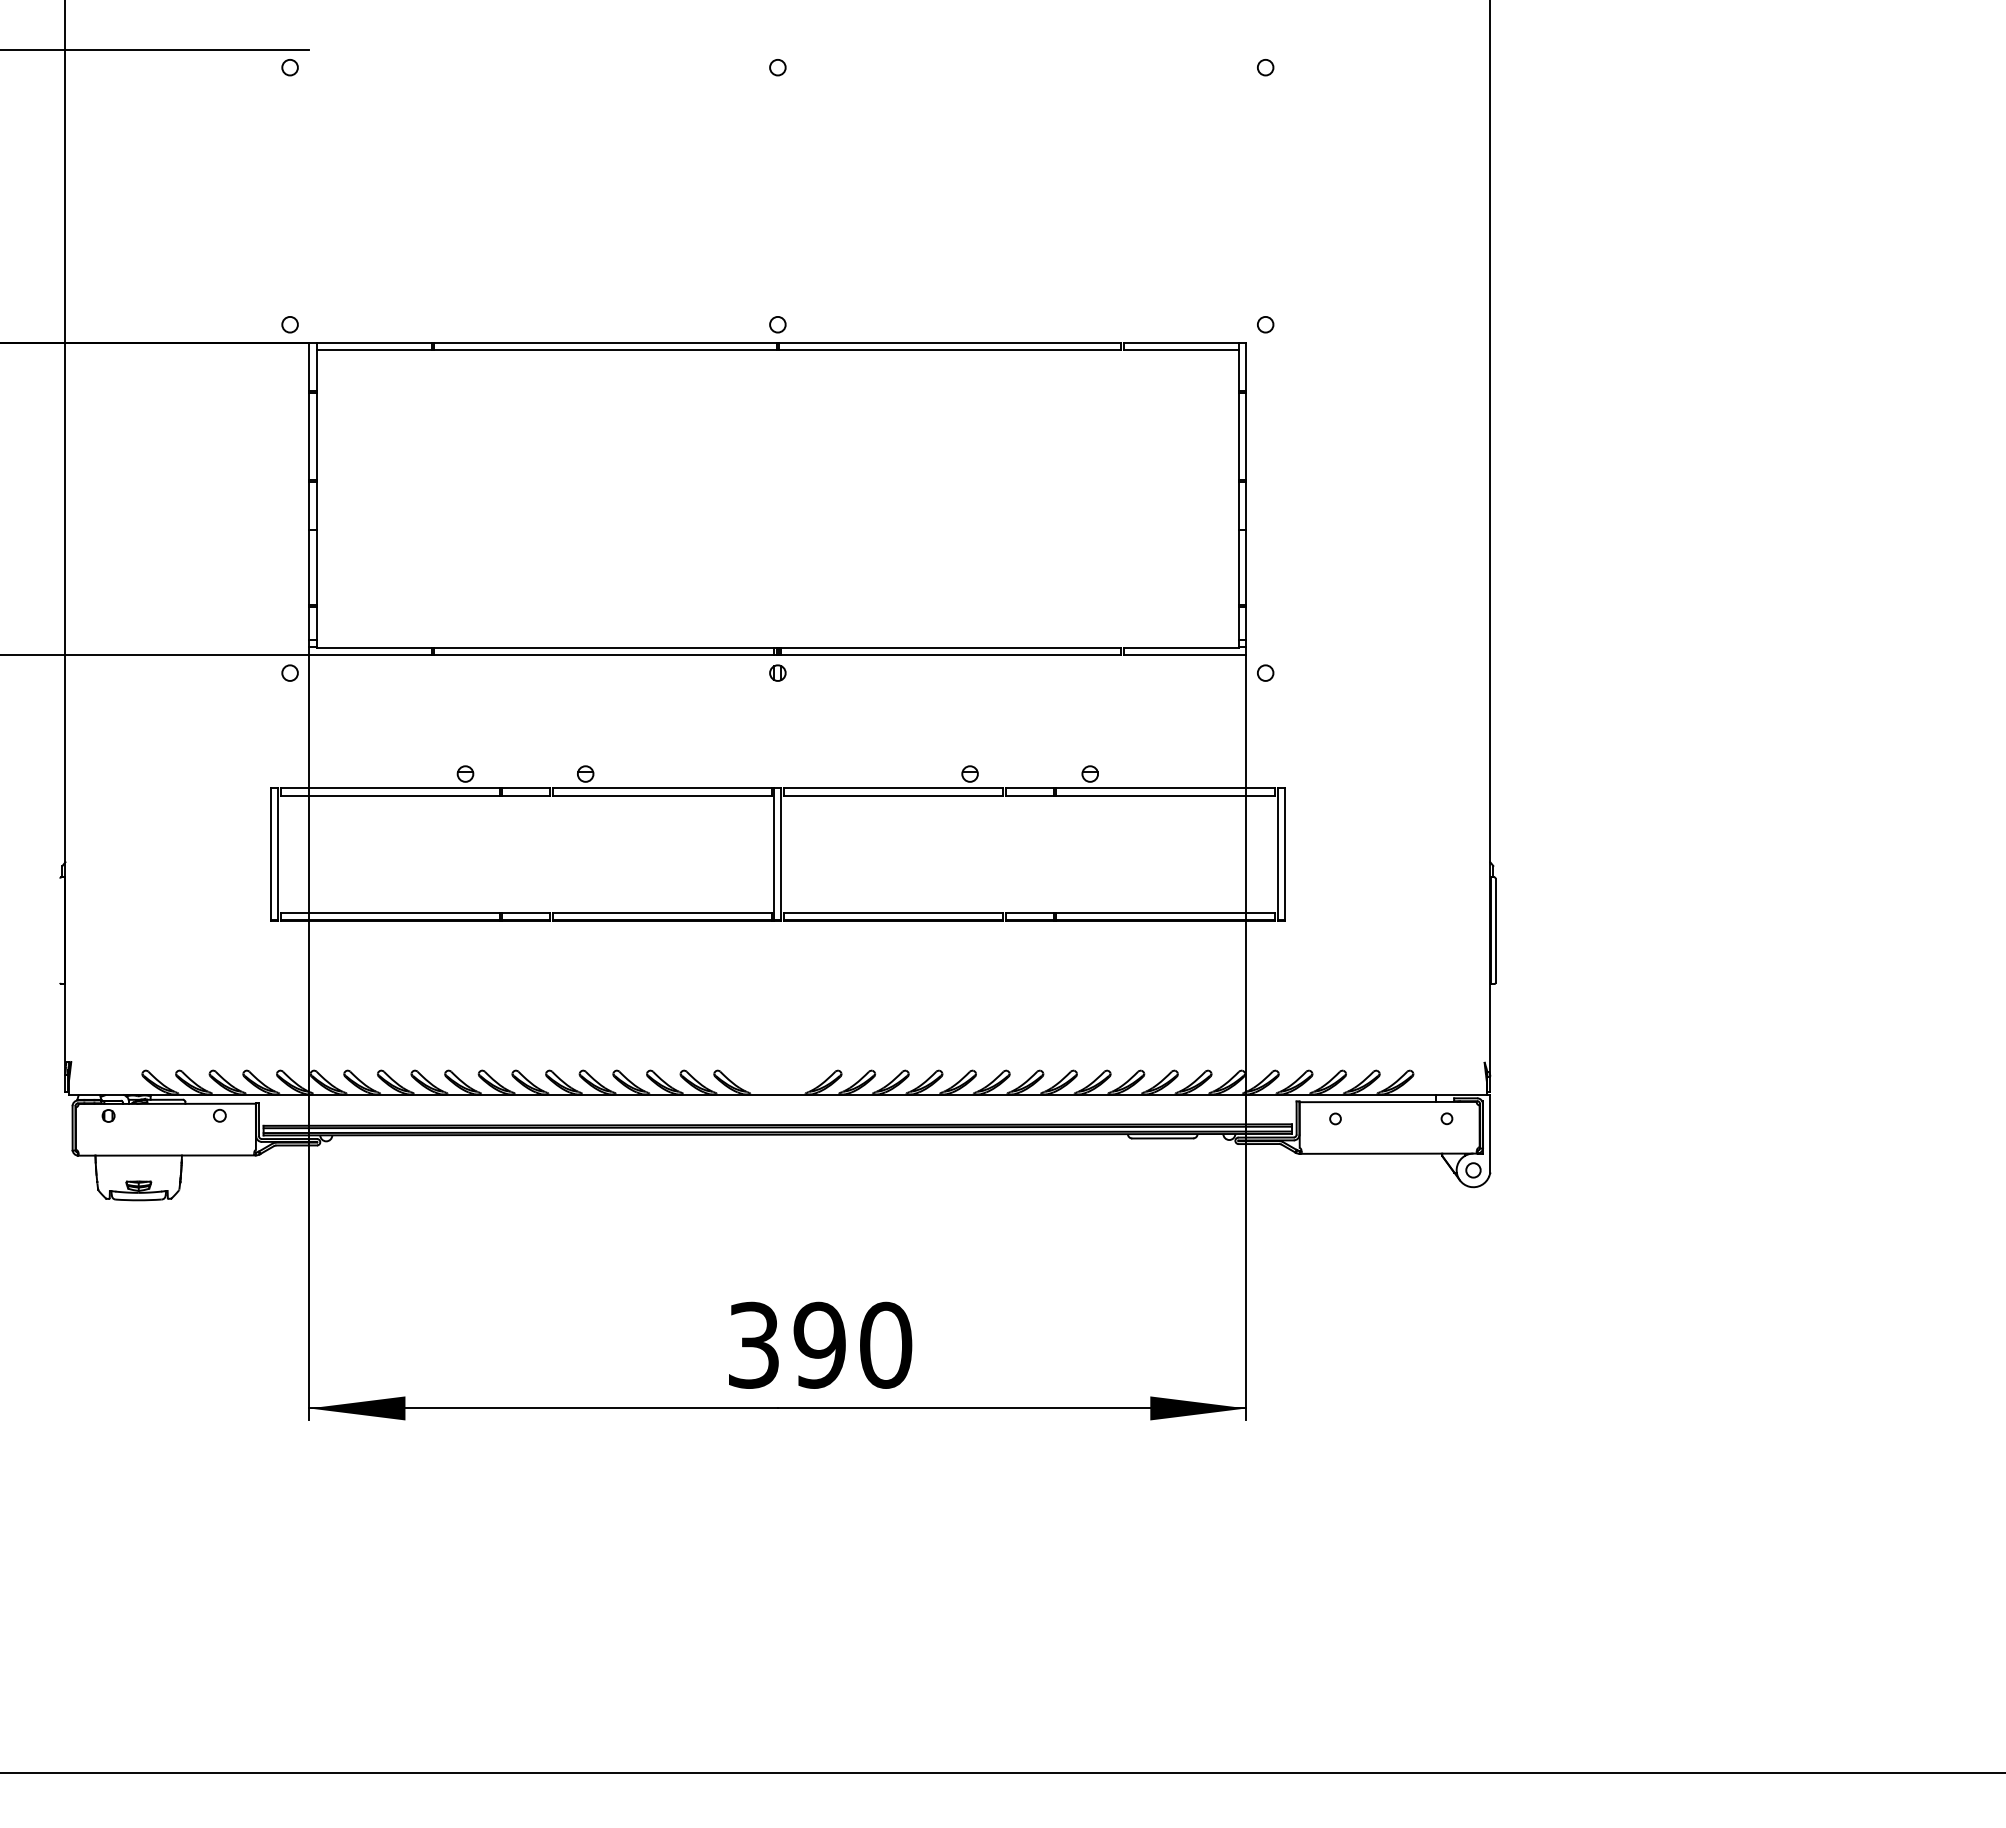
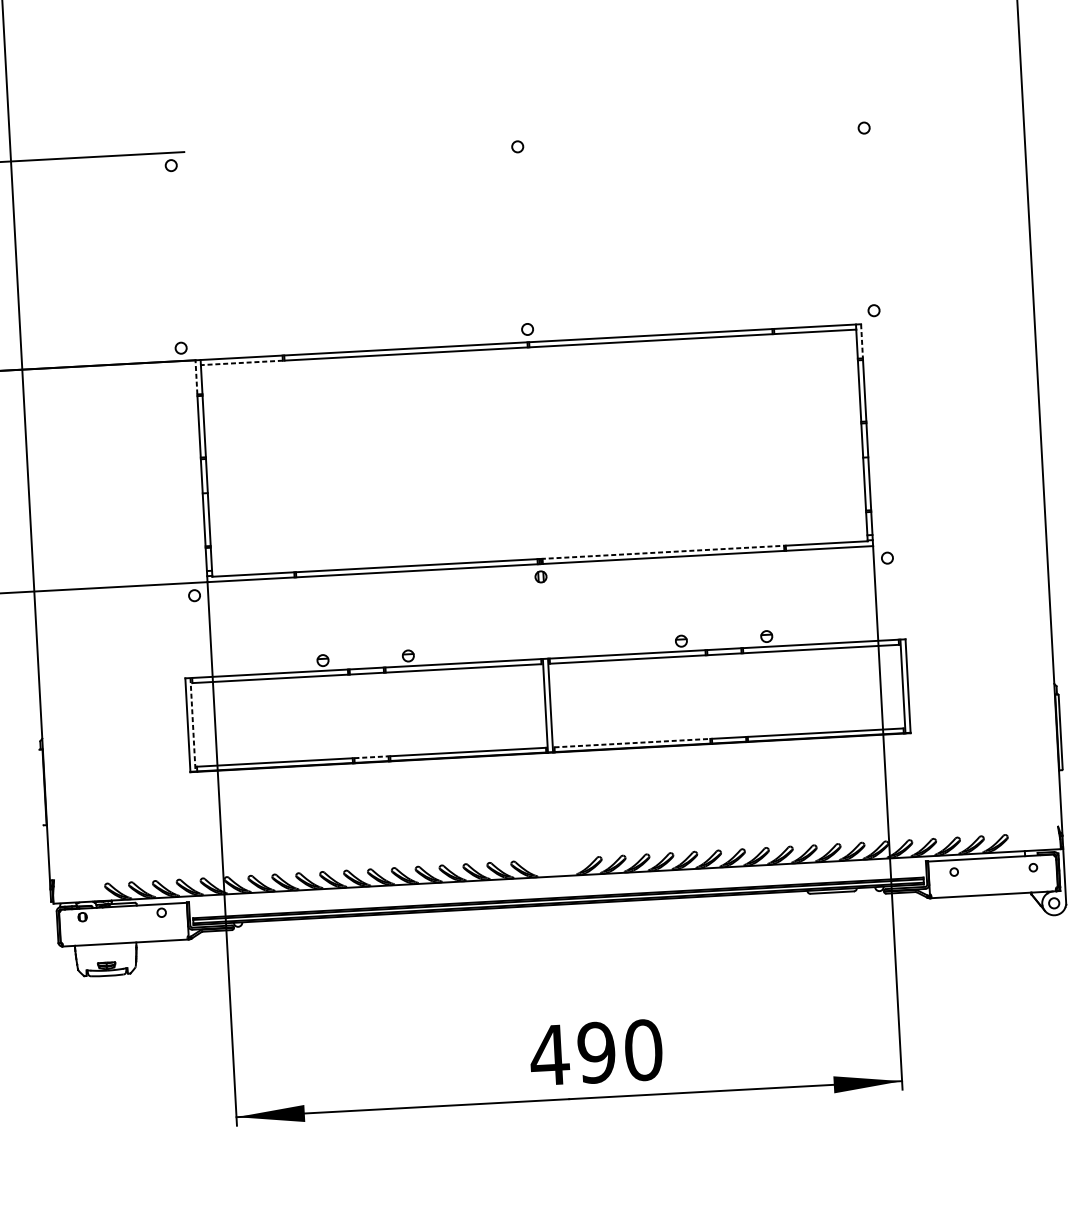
line: (374, 349) -> (242, 362), solid -> dashed
line: (309, 366) -> (196, 377), solid -> dashed
line: (1246, 367) -> (862, 341), solid -> dashed
line: (950, 647) -> (662, 552), solid -> dashed
line: (278, 855) -> (193, 725), solid -> dashed
line: (526, 913) -> (371, 757), solid -> dashed
line: (893, 913) -> (632, 743), solid -> dashed
text: (753, 1344) -> (549, 1054), 390 -> 490

